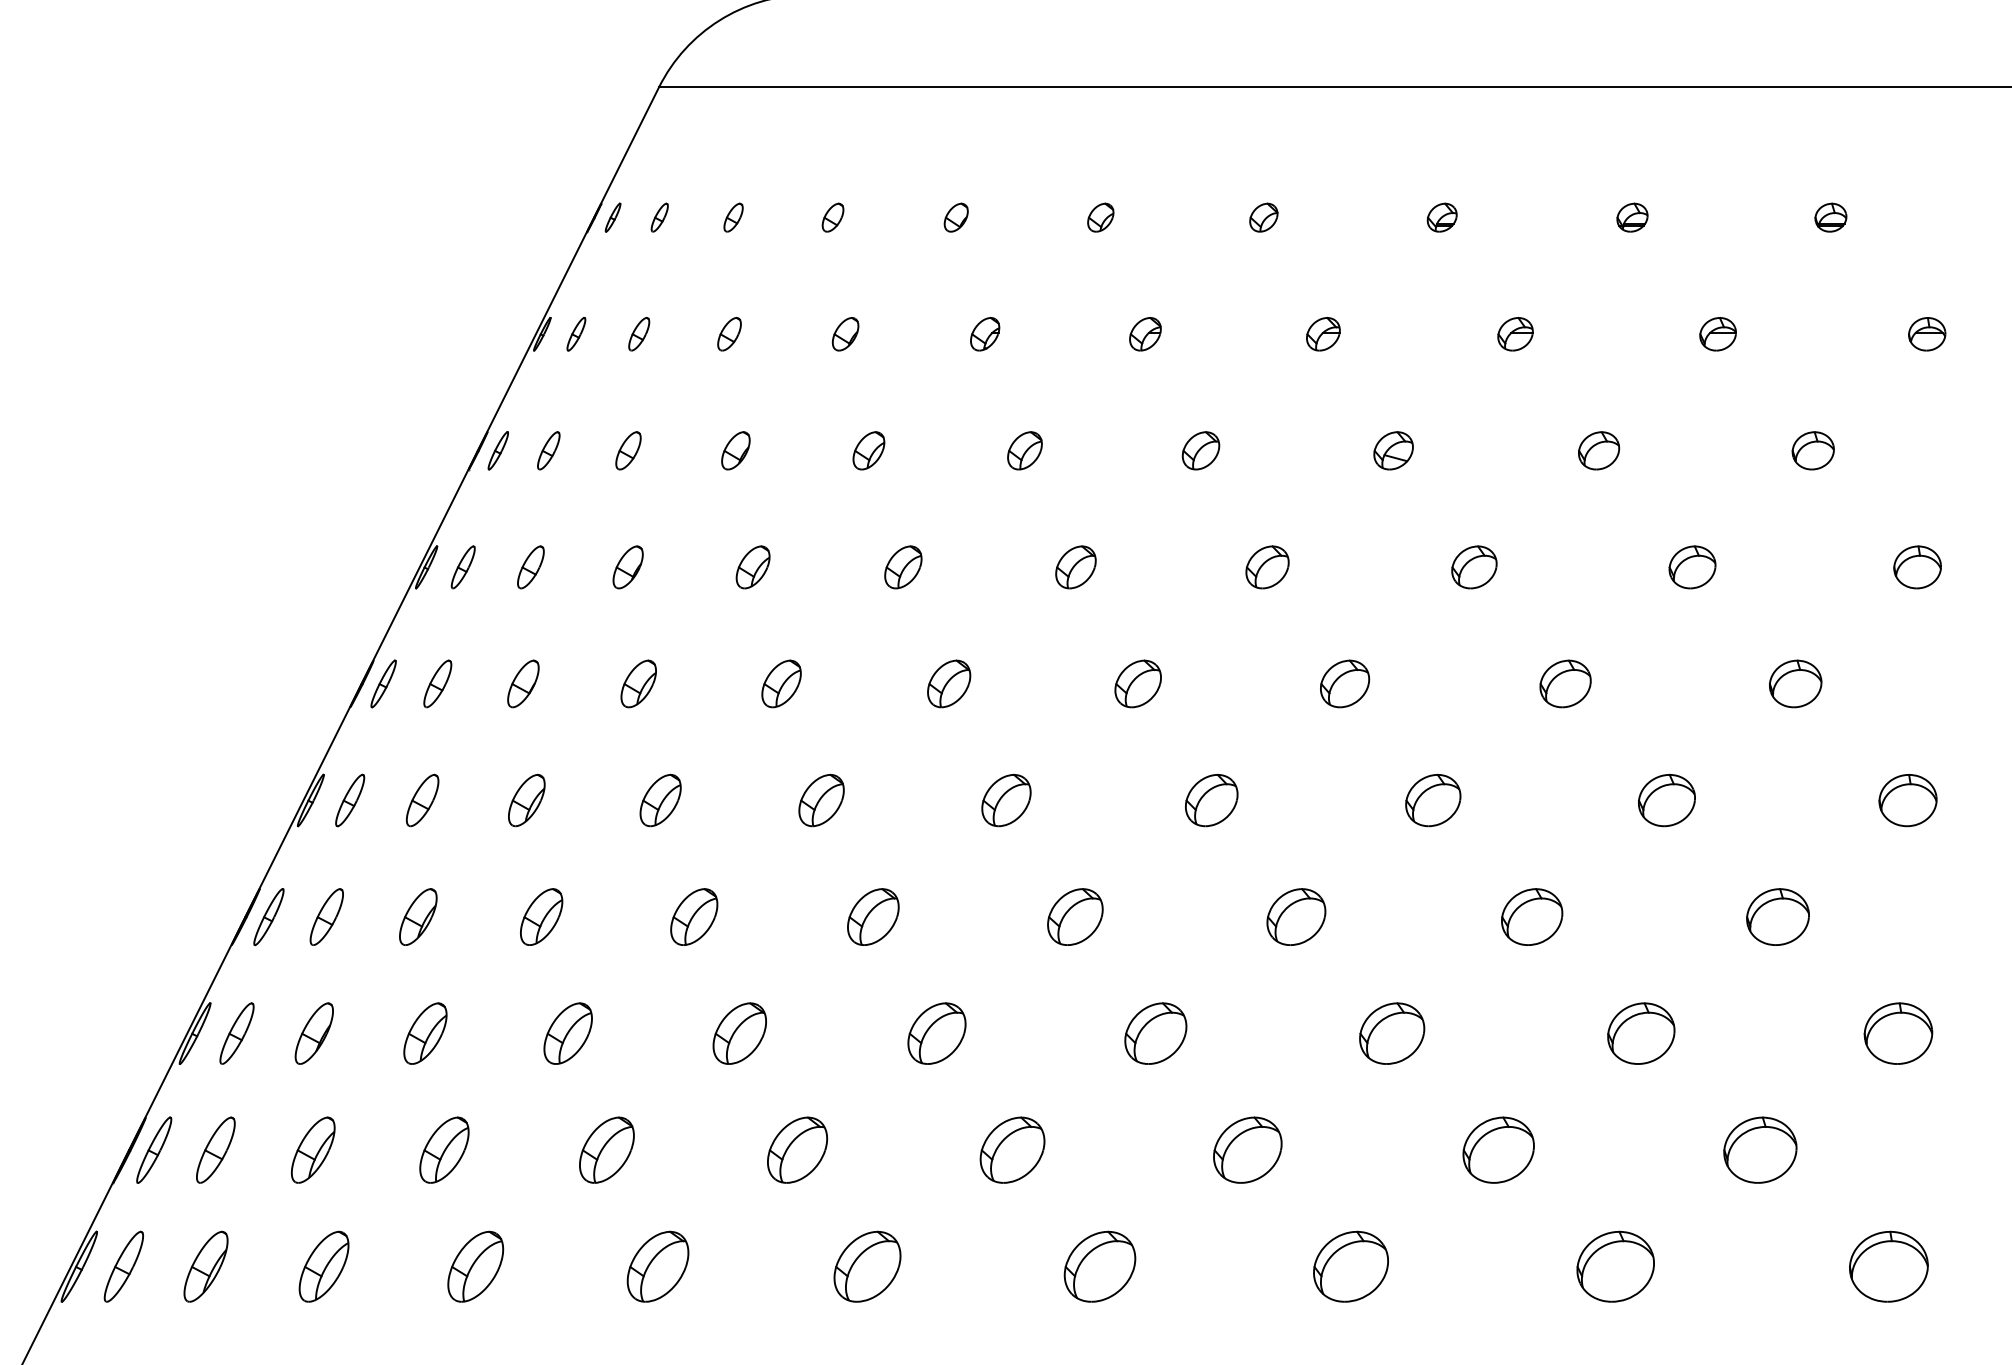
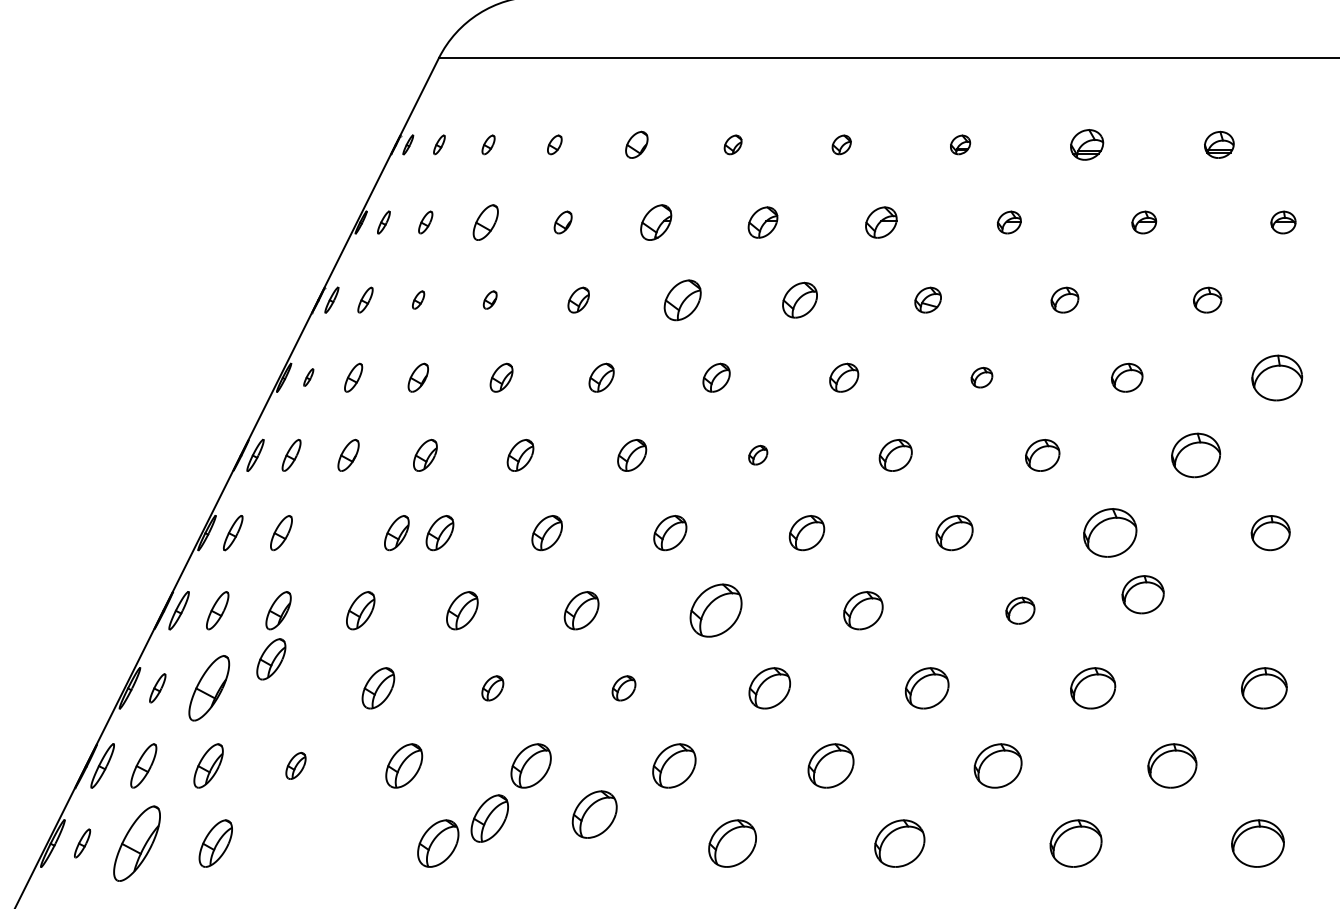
part: (955, 217) -> (636, 144), size x1.4
part: (1632, 217) -> (1087, 144), size x1.6
part: (1831, 217) -> (1219, 144), size x1.4
part: (728, 334) -> (485, 222), size x1.6
part: (984, 334) -> (655, 222), size x1.6
part: (1144, 334) -> (762, 222), size x1.4
part: (1323, 334) -> (881, 222), size x1.4
part: (628, 449) -> (418, 299), size x0.7
part: (736, 449) -> (490, 299), size x0.7
part: (1024, 449) -> (682, 299), size x1.6
part: (1200, 449) -> (799, 299), size x1.4
part: (463, 566) -> (308, 377), size x0.6
part: (1473, 566) -> (981, 377), size x0.7
part: (1916, 566) -> (1276, 377), size x1.6
part: (1138, 682) -> (758, 454), size x0.6
part: (1795, 684) -> (1195, 455), size x1.4
part: (526, 801) -> (396, 533), moved
part: (1665, 801) -> (1109, 533), size x1.4
part: (1075, 916) -> (716, 610), size x1.4
part: (1532, 916) -> (1020, 610), size x0.7
part: (1777, 916) -> (1142, 594), moved
part: (236, 1033) -> (157, 688), size x0.7
part: (314, 1033) -> (209, 688), size x1.6
part: (425, 1033) -> (271, 659), moved
part: (739, 1033) -> (492, 688), size x0.6
part: (936, 1033) -> (623, 688), size x0.6
part: (443, 1149) -> (295, 765), size x0.6
part: (123, 1266) -> (82, 843), size x0.6
part: (206, 1266) -> (137, 843), size x1.6
part: (475, 1266) -> (489, 818), moved
part: (867, 1266) -> (594, 814), moved

